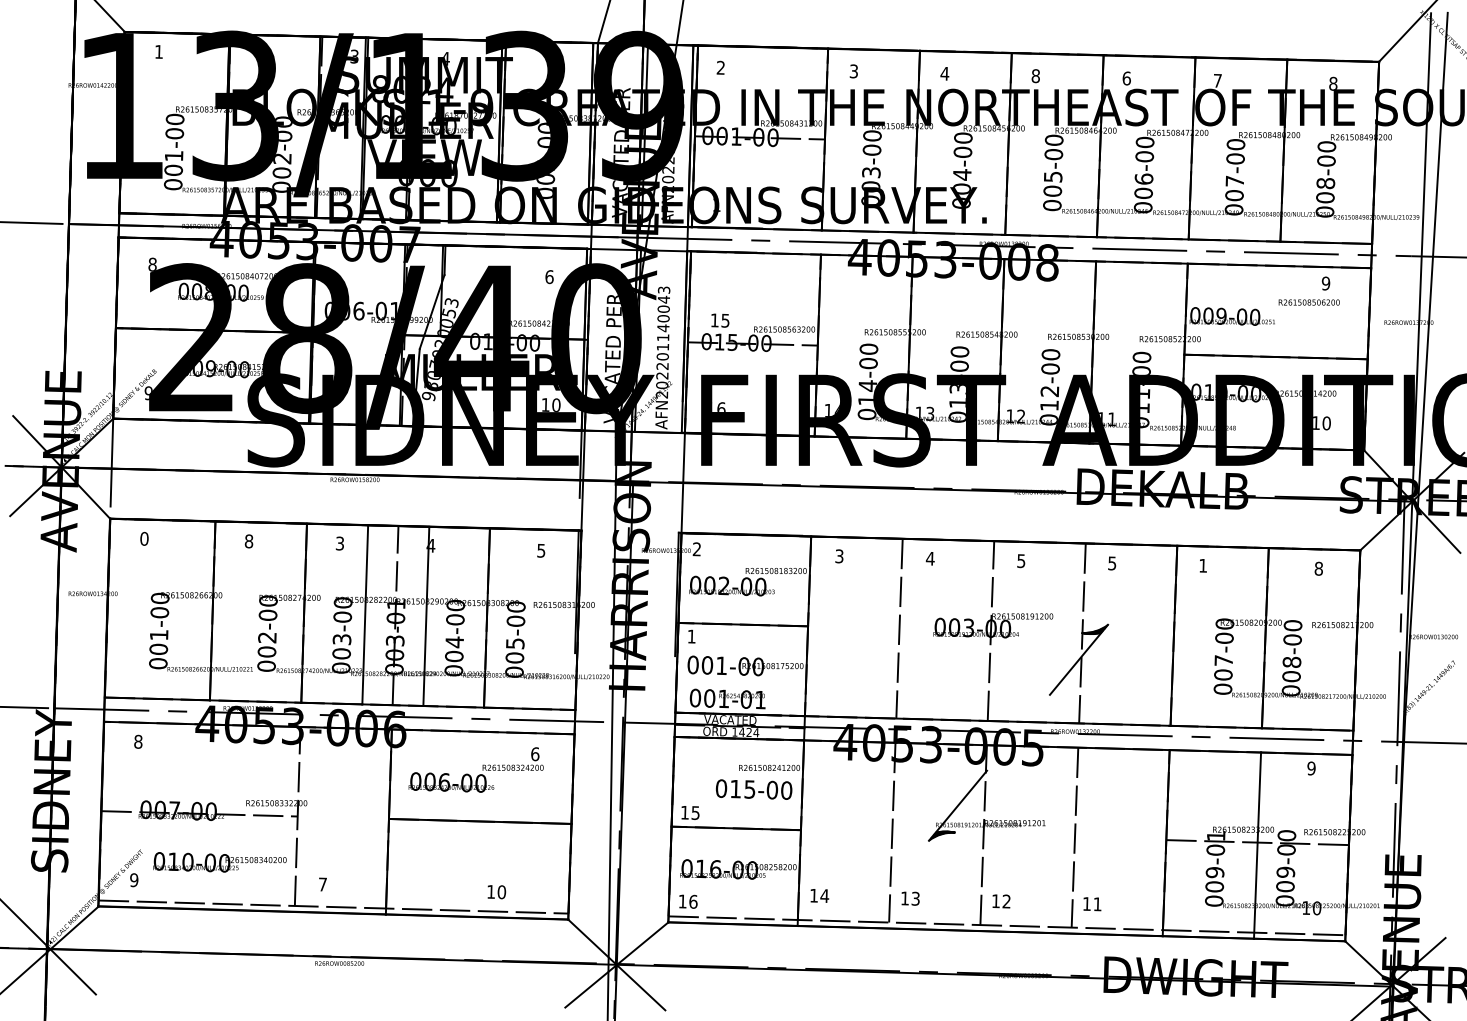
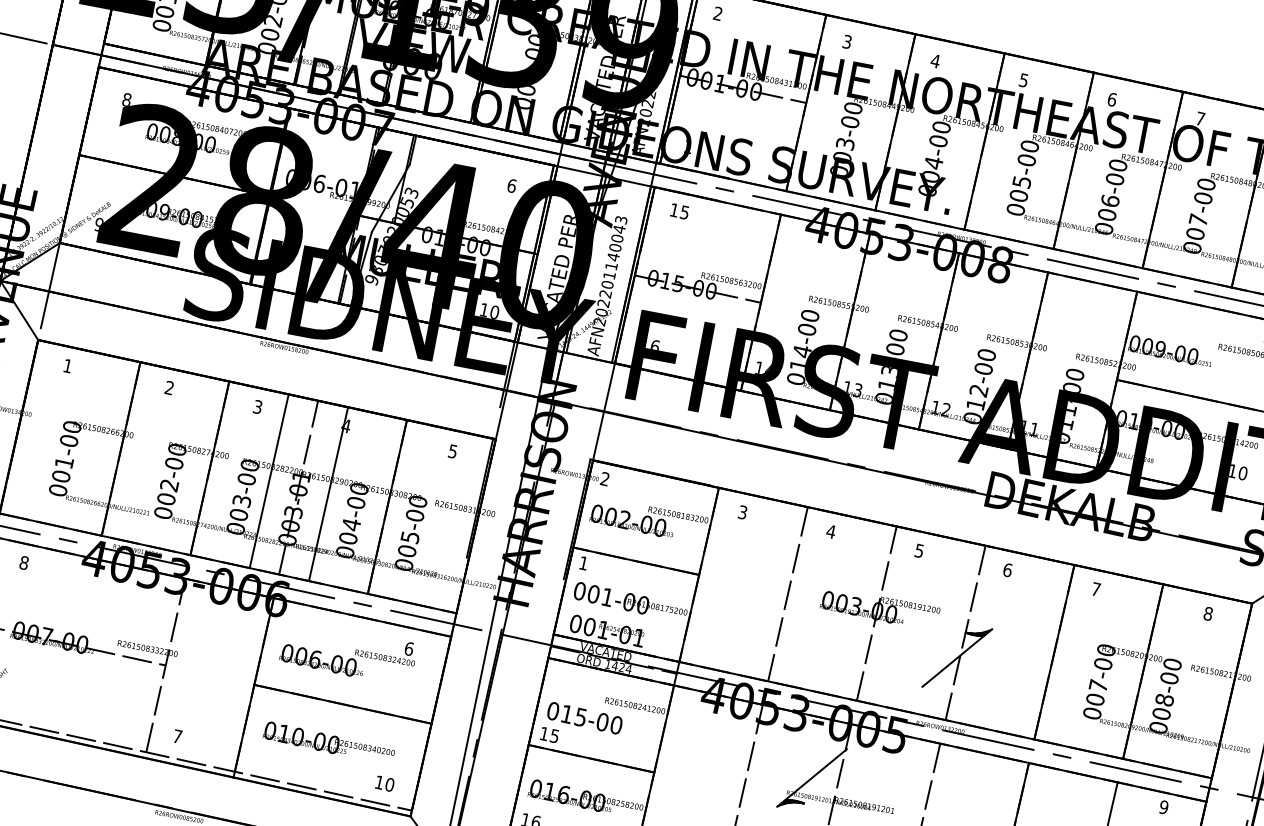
text: (1035, 76) -> (1023, 80), 8 -> 5
text: (720, 320) -> (679, 211), moved
text: (144, 538) -> (68, 365), 0 -> 1
text: (248, 541) -> (168, 387), 8 -> 2
text: (1112, 563) -> (1007, 570), 5 -> 6
text: (1203, 565) -> (1096, 589), 1 -> 7
text: (754, 789) -> (585, 718), moved
text: (219, 862) -> (328, 743), moved
text: (496, 892) -> (384, 784), moved

